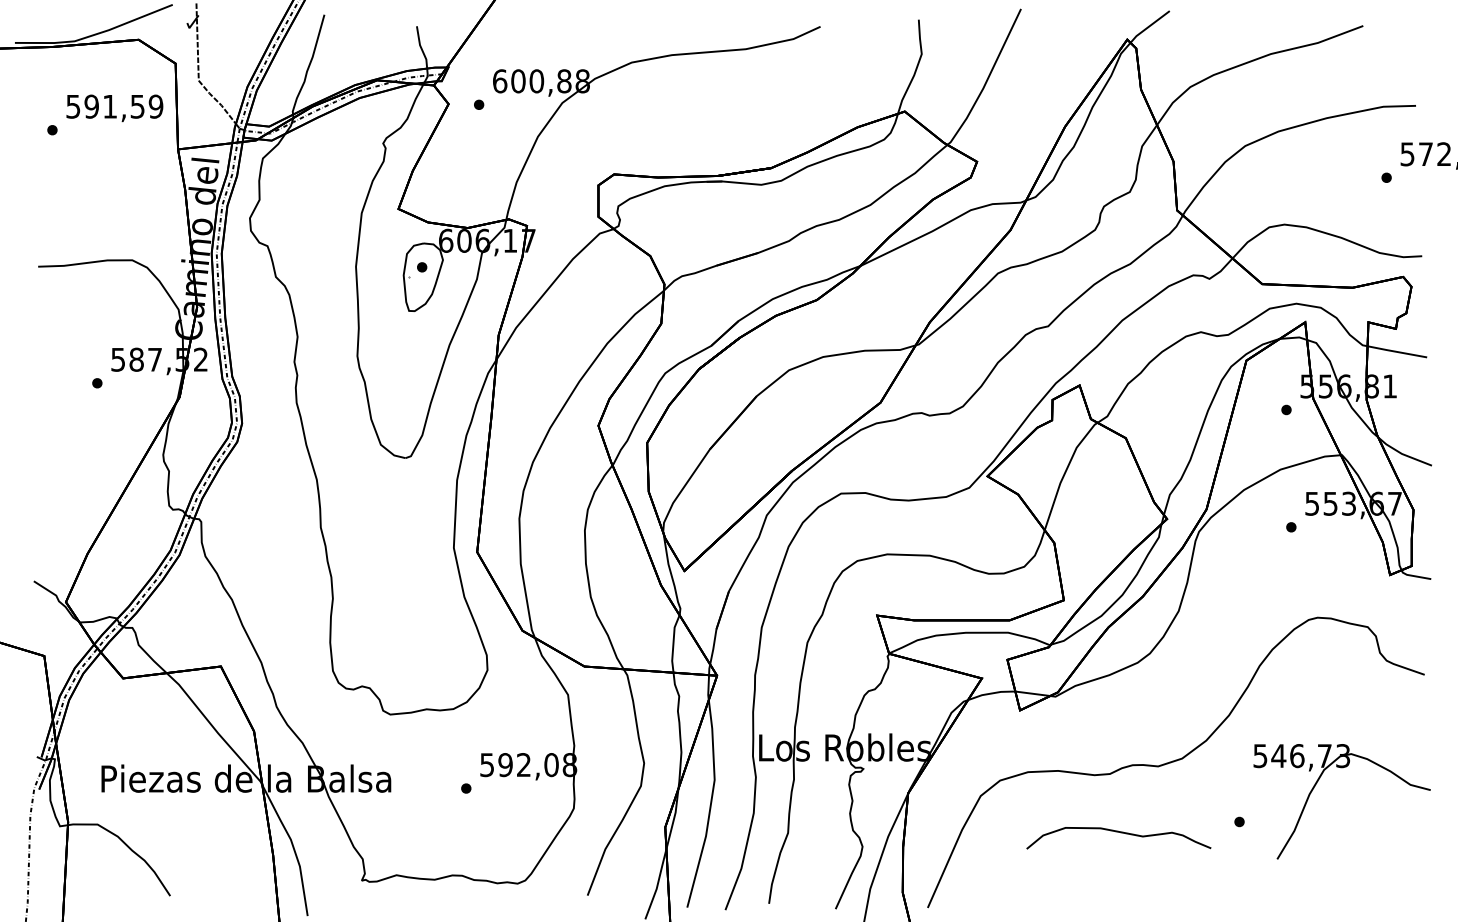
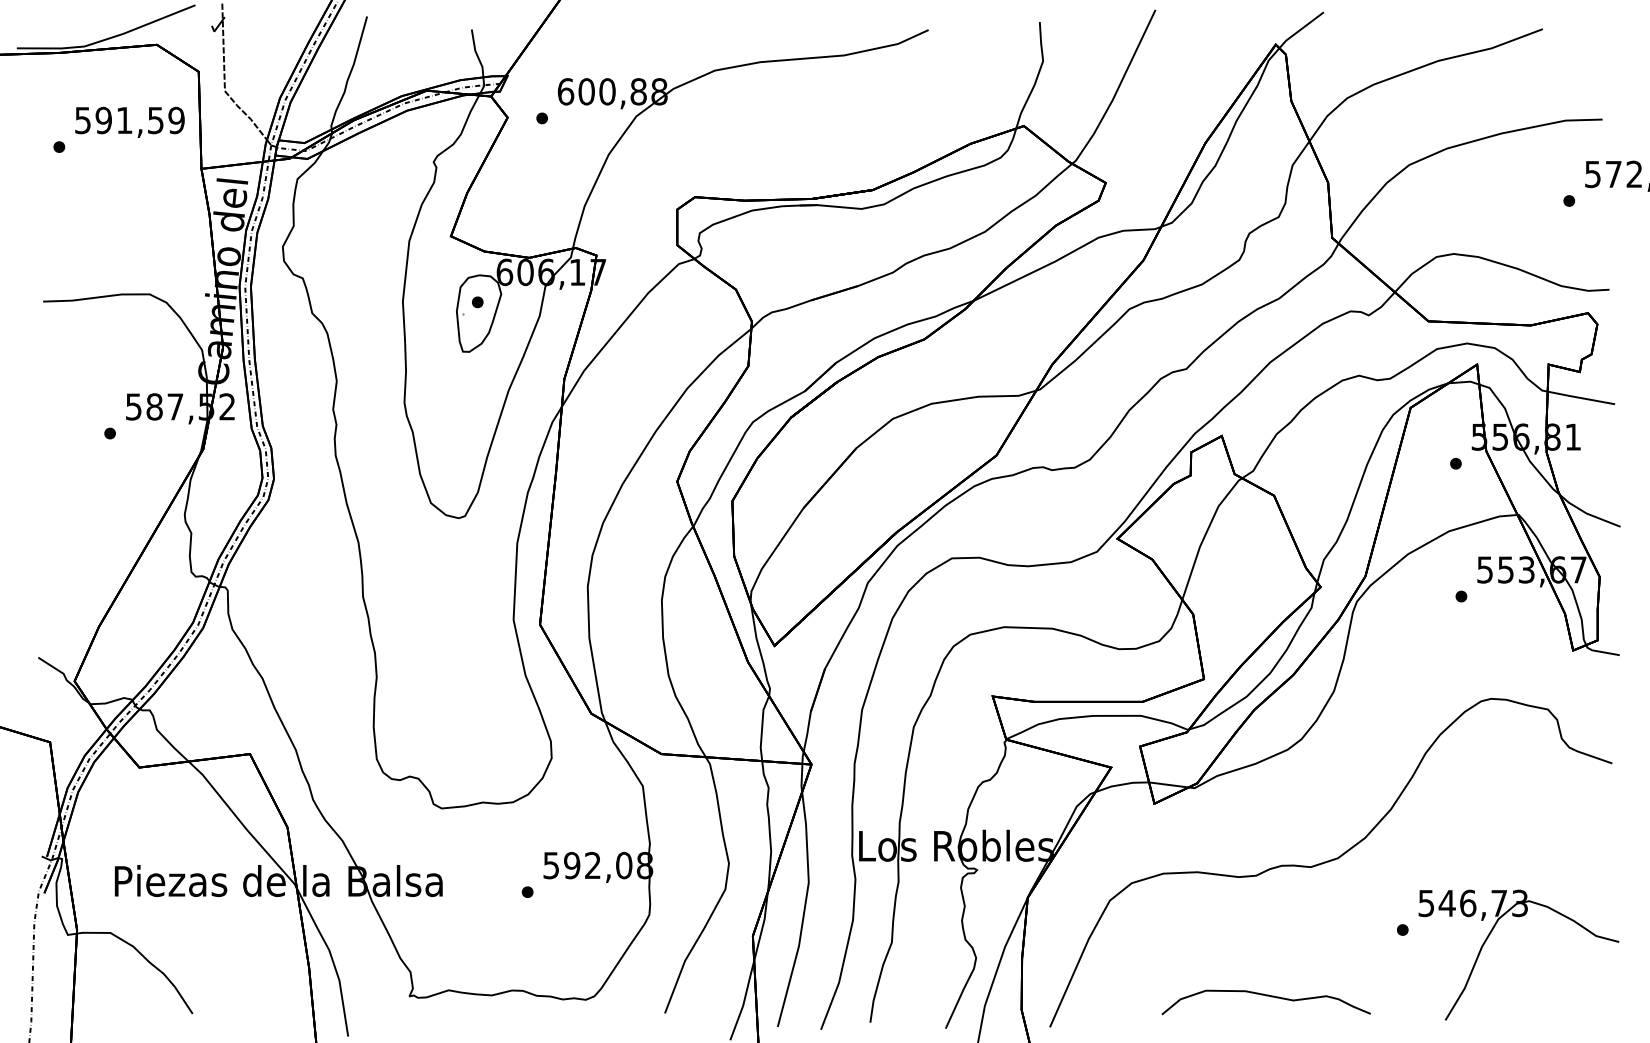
part: (1315, 787) -> (1488, 938), moved
curve: (1119, 832) -> (1266, 996), moved

